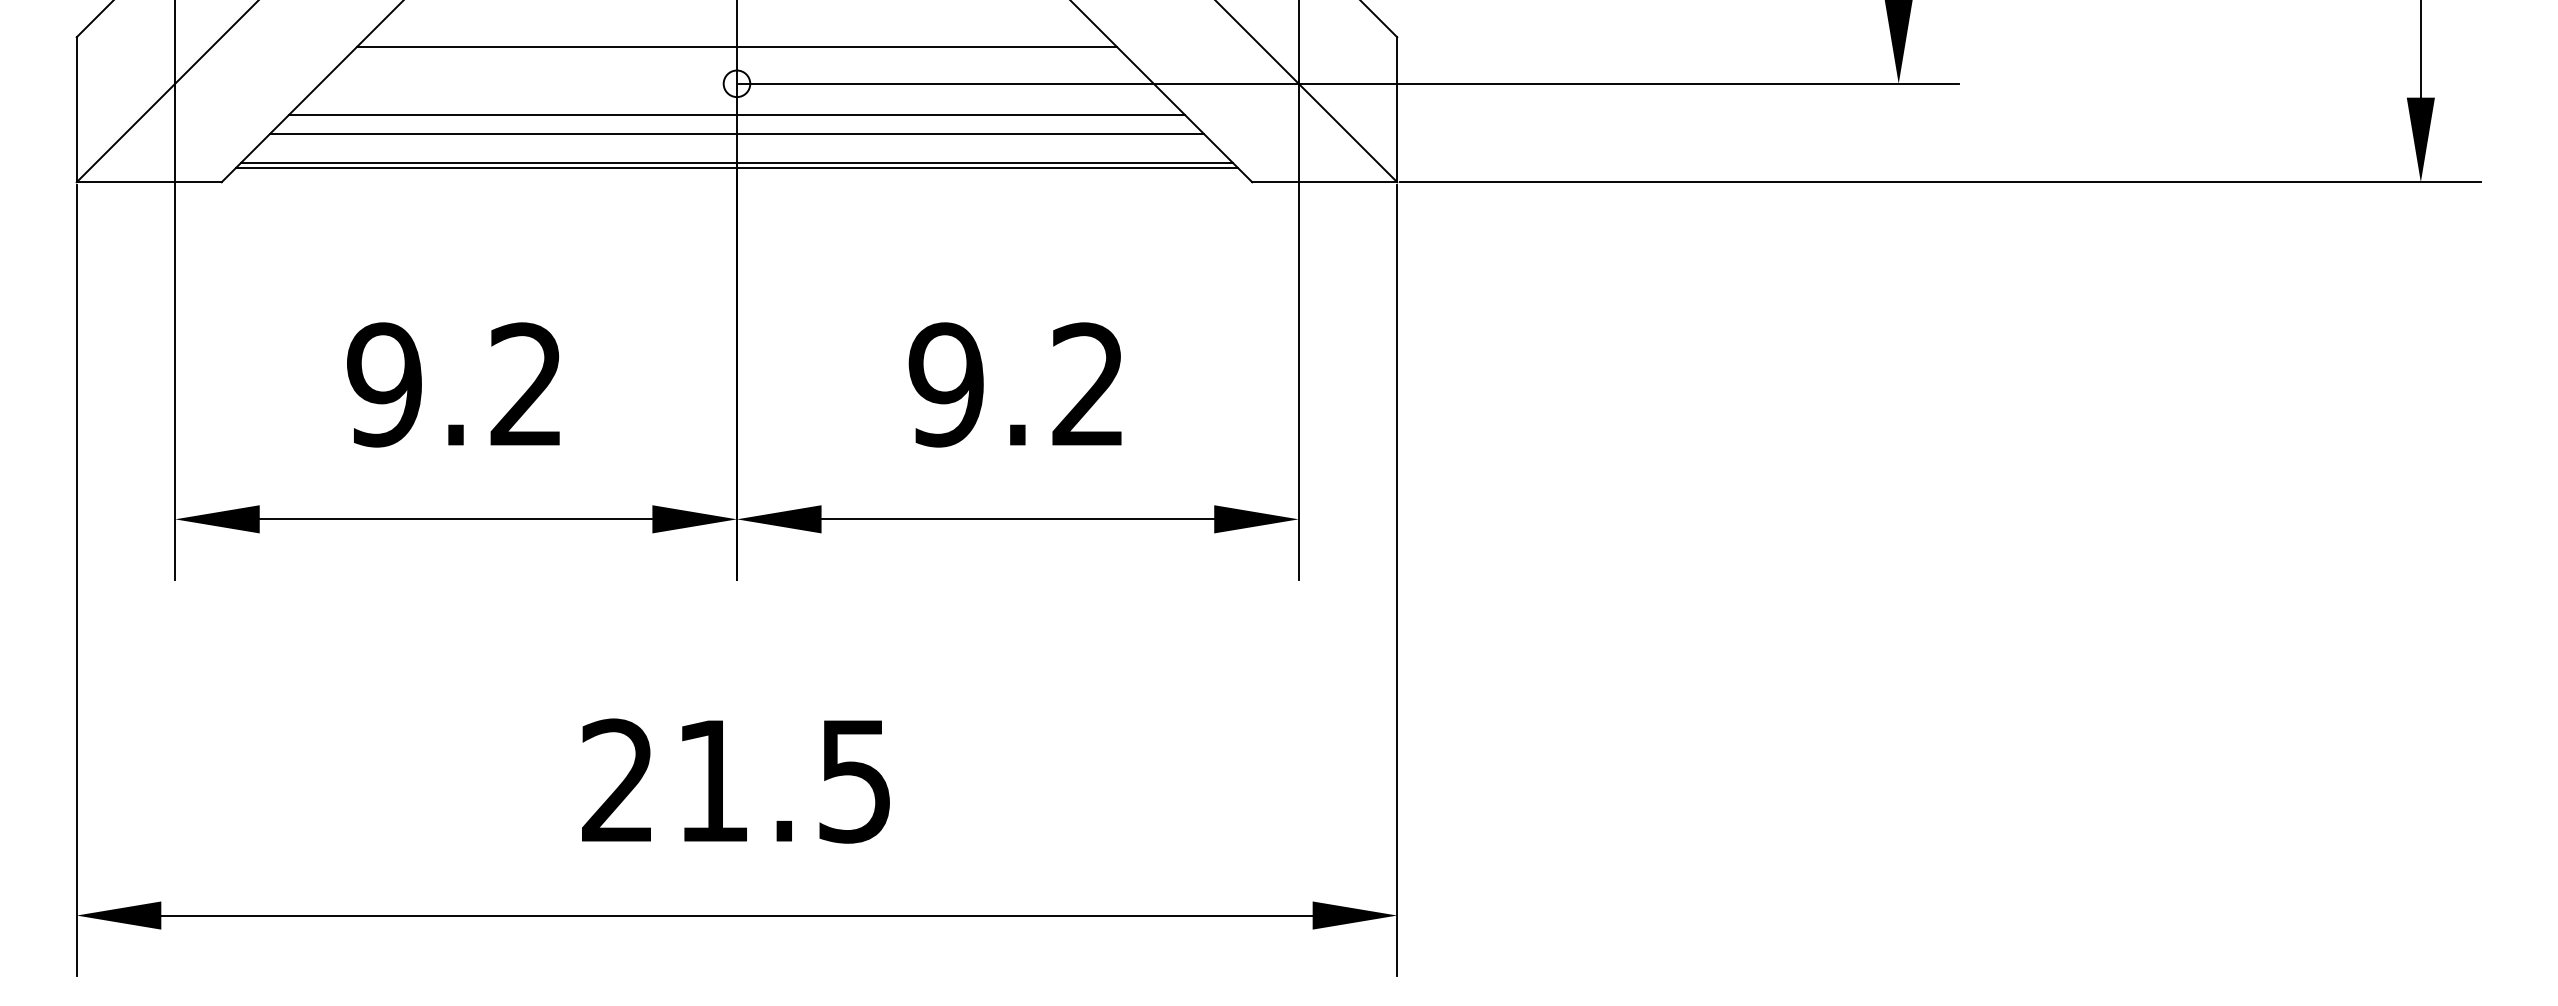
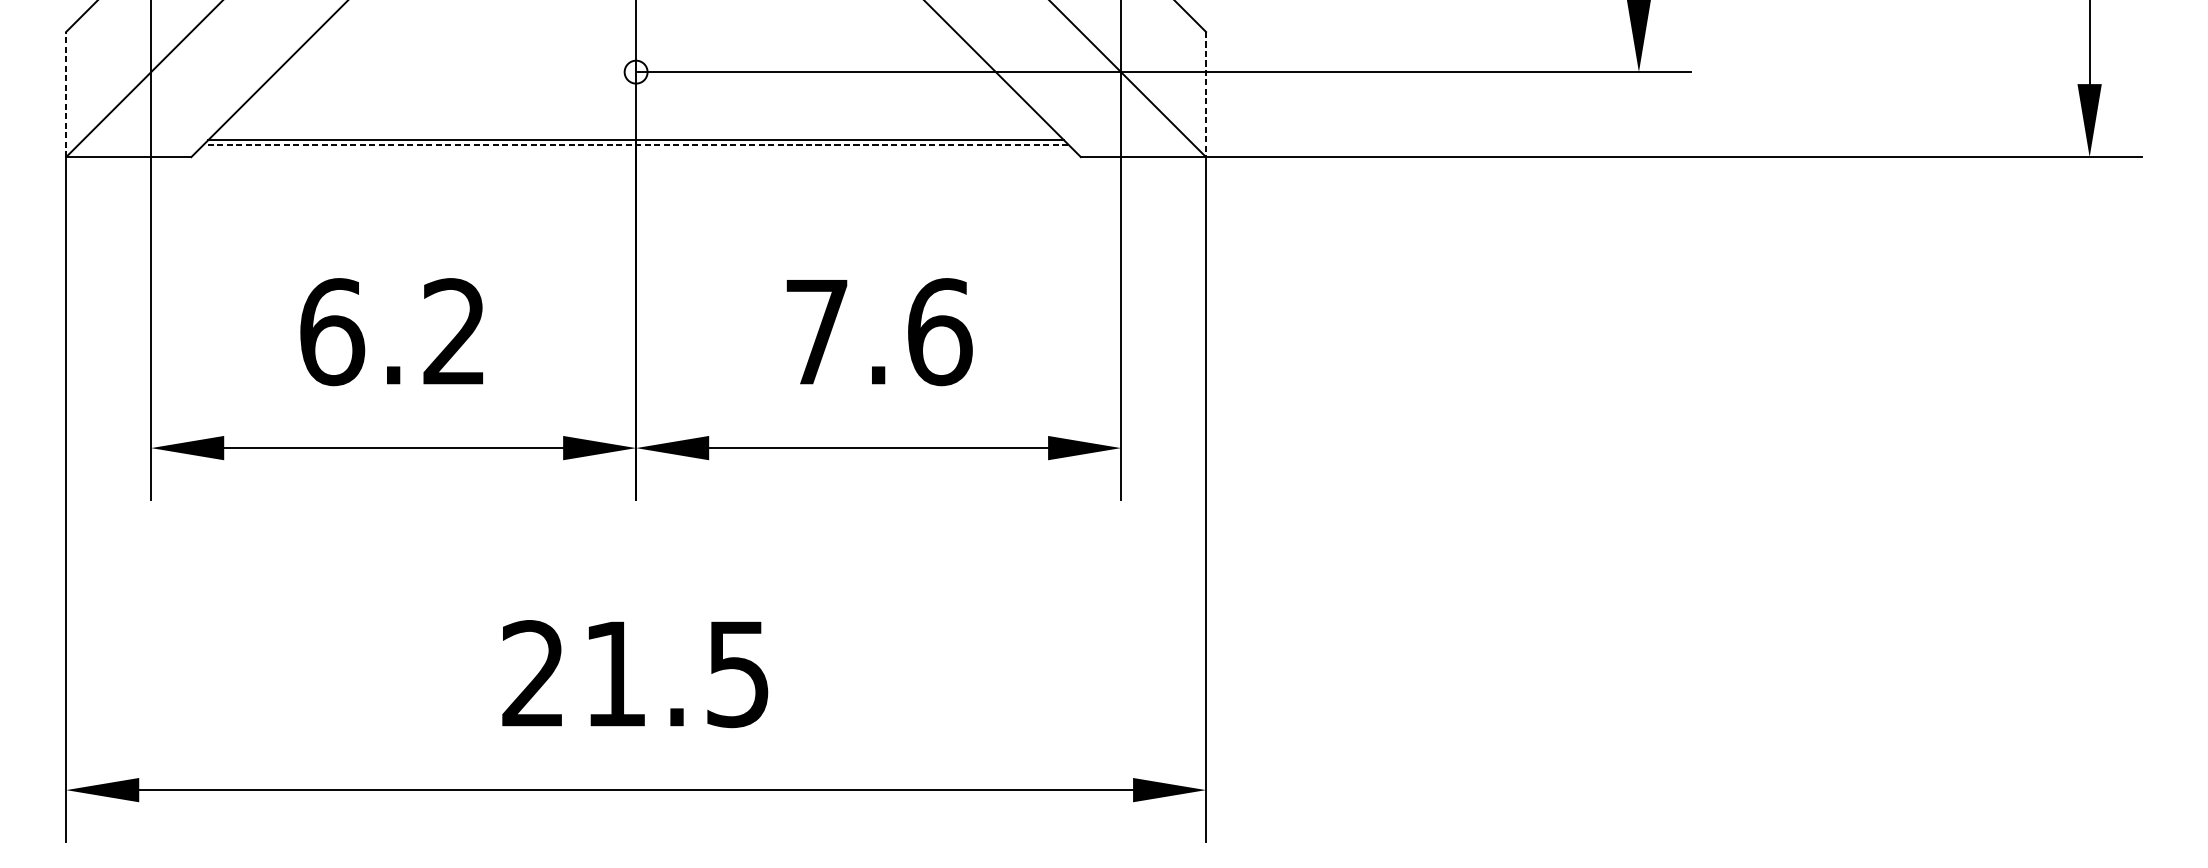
line: (736, 46) -> (635, 39), removed
line: (76, 109) -> (66, 94), solid -> dashed
line: (1397, 110) -> (1206, 95), solid -> dashed
line: (736, 115) -> (635, 99), removed
line: (736, 133) -> (635, 115), removed
line: (736, 167) -> (635, 144), solid -> dashed
text: (385, 384) -> (332, 331), 9.2 -> 6.2
text: (1017, 384) -> (878, 331), 9.2 -> 7.6

